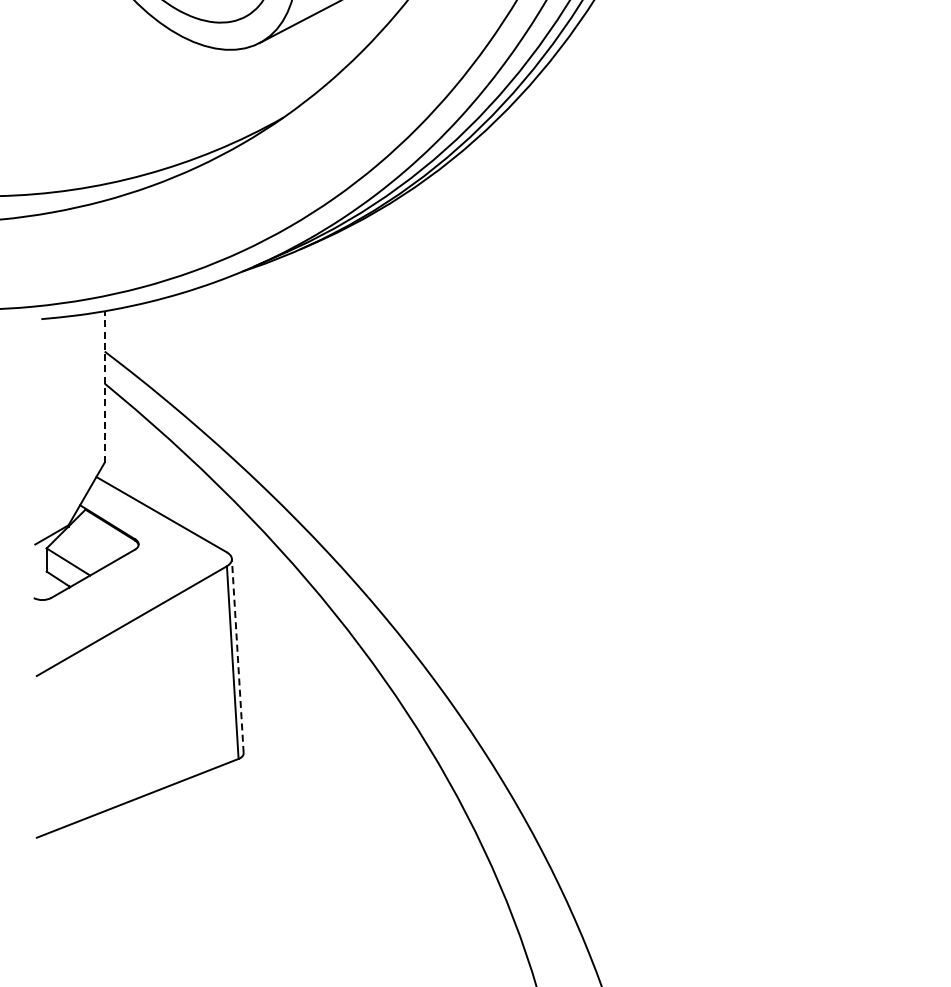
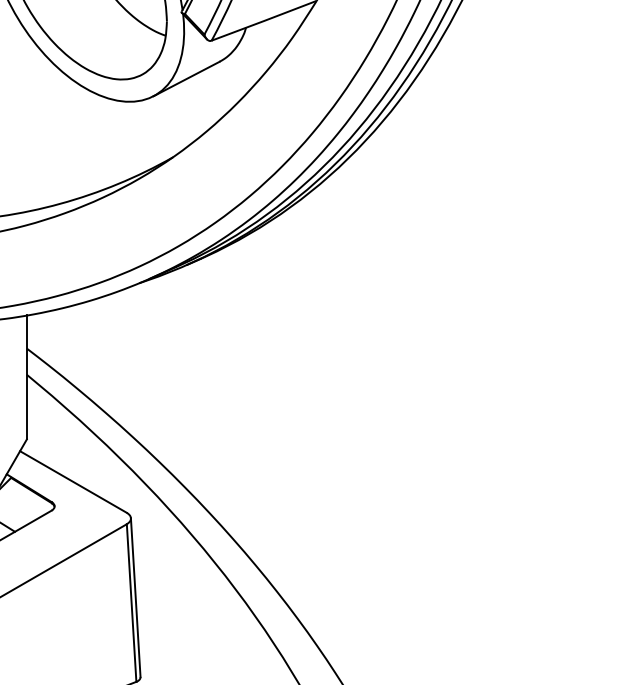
line: (104, 386) -> (26, 377), dashed -> solid
line: (237, 655) -> (135, 597), dashed -> solid

